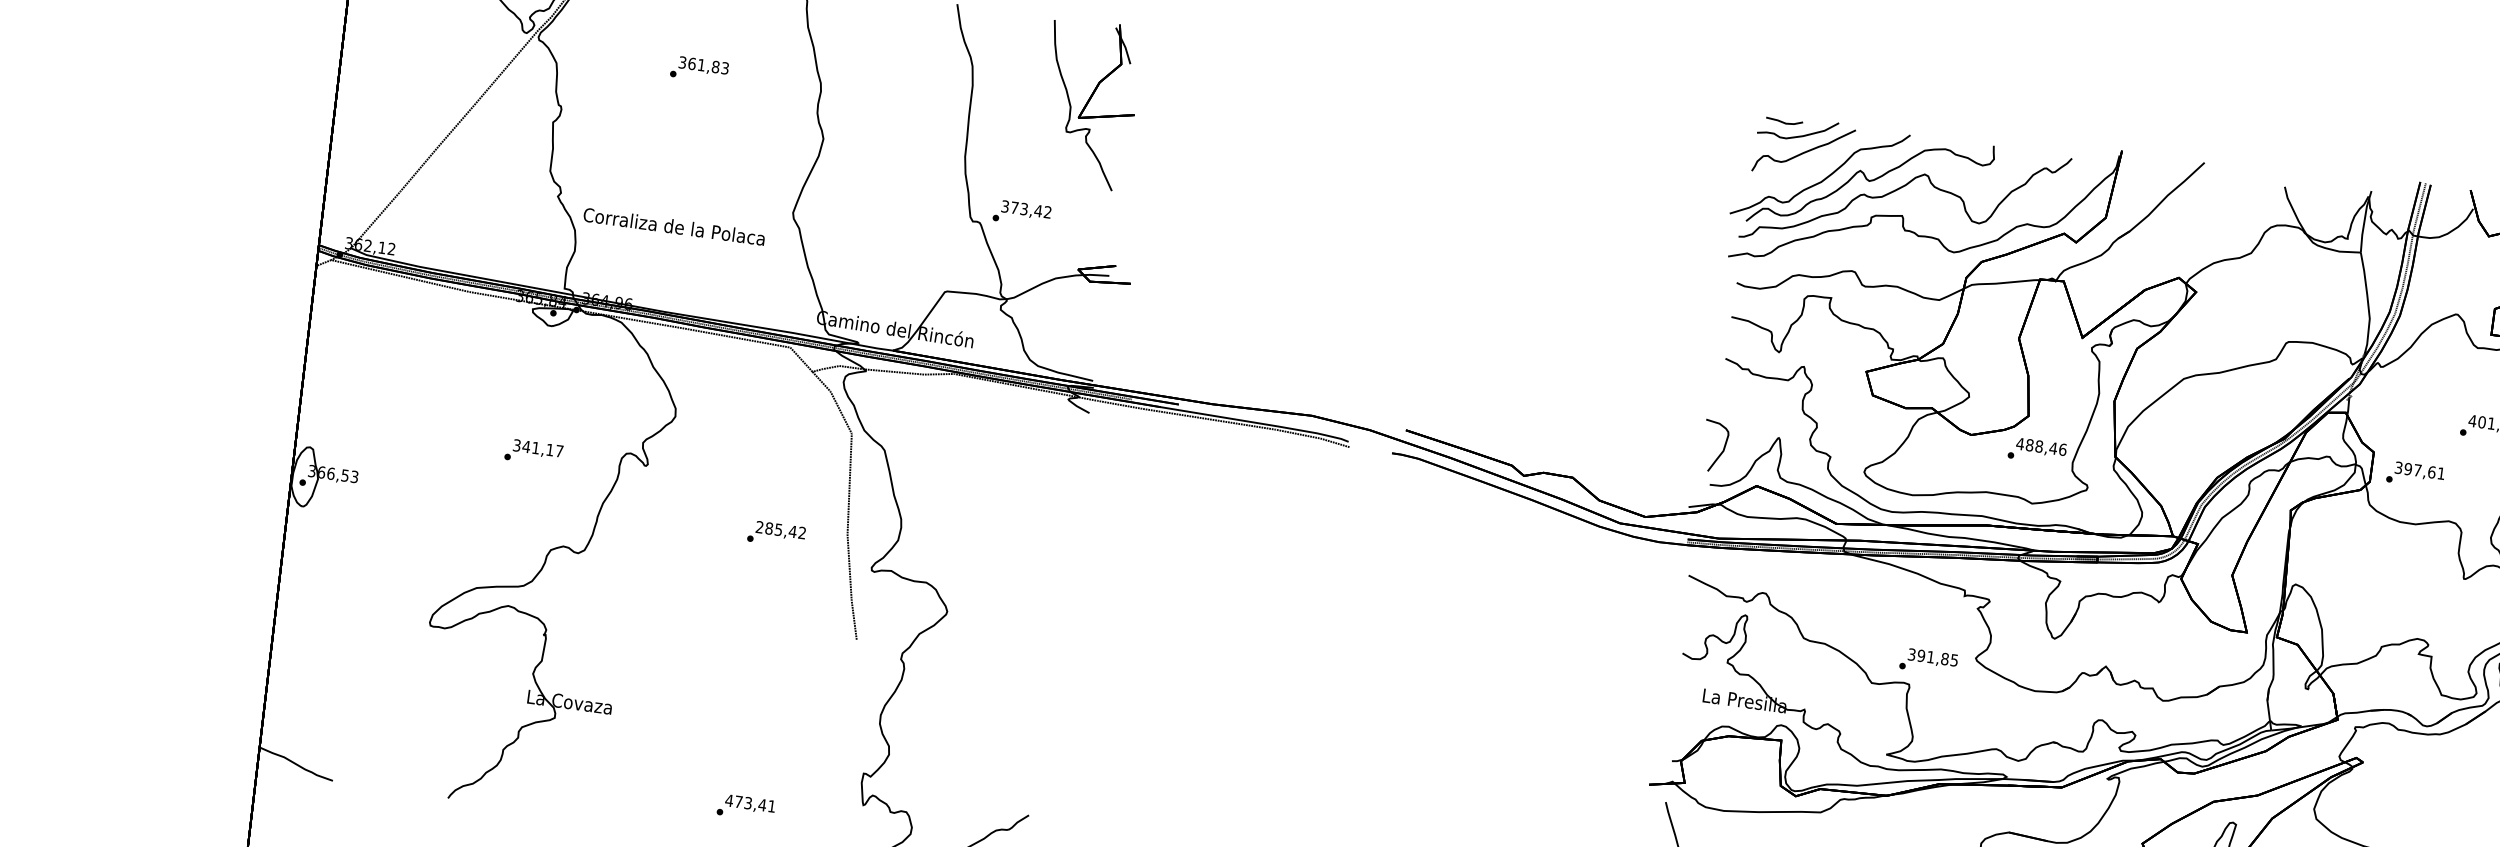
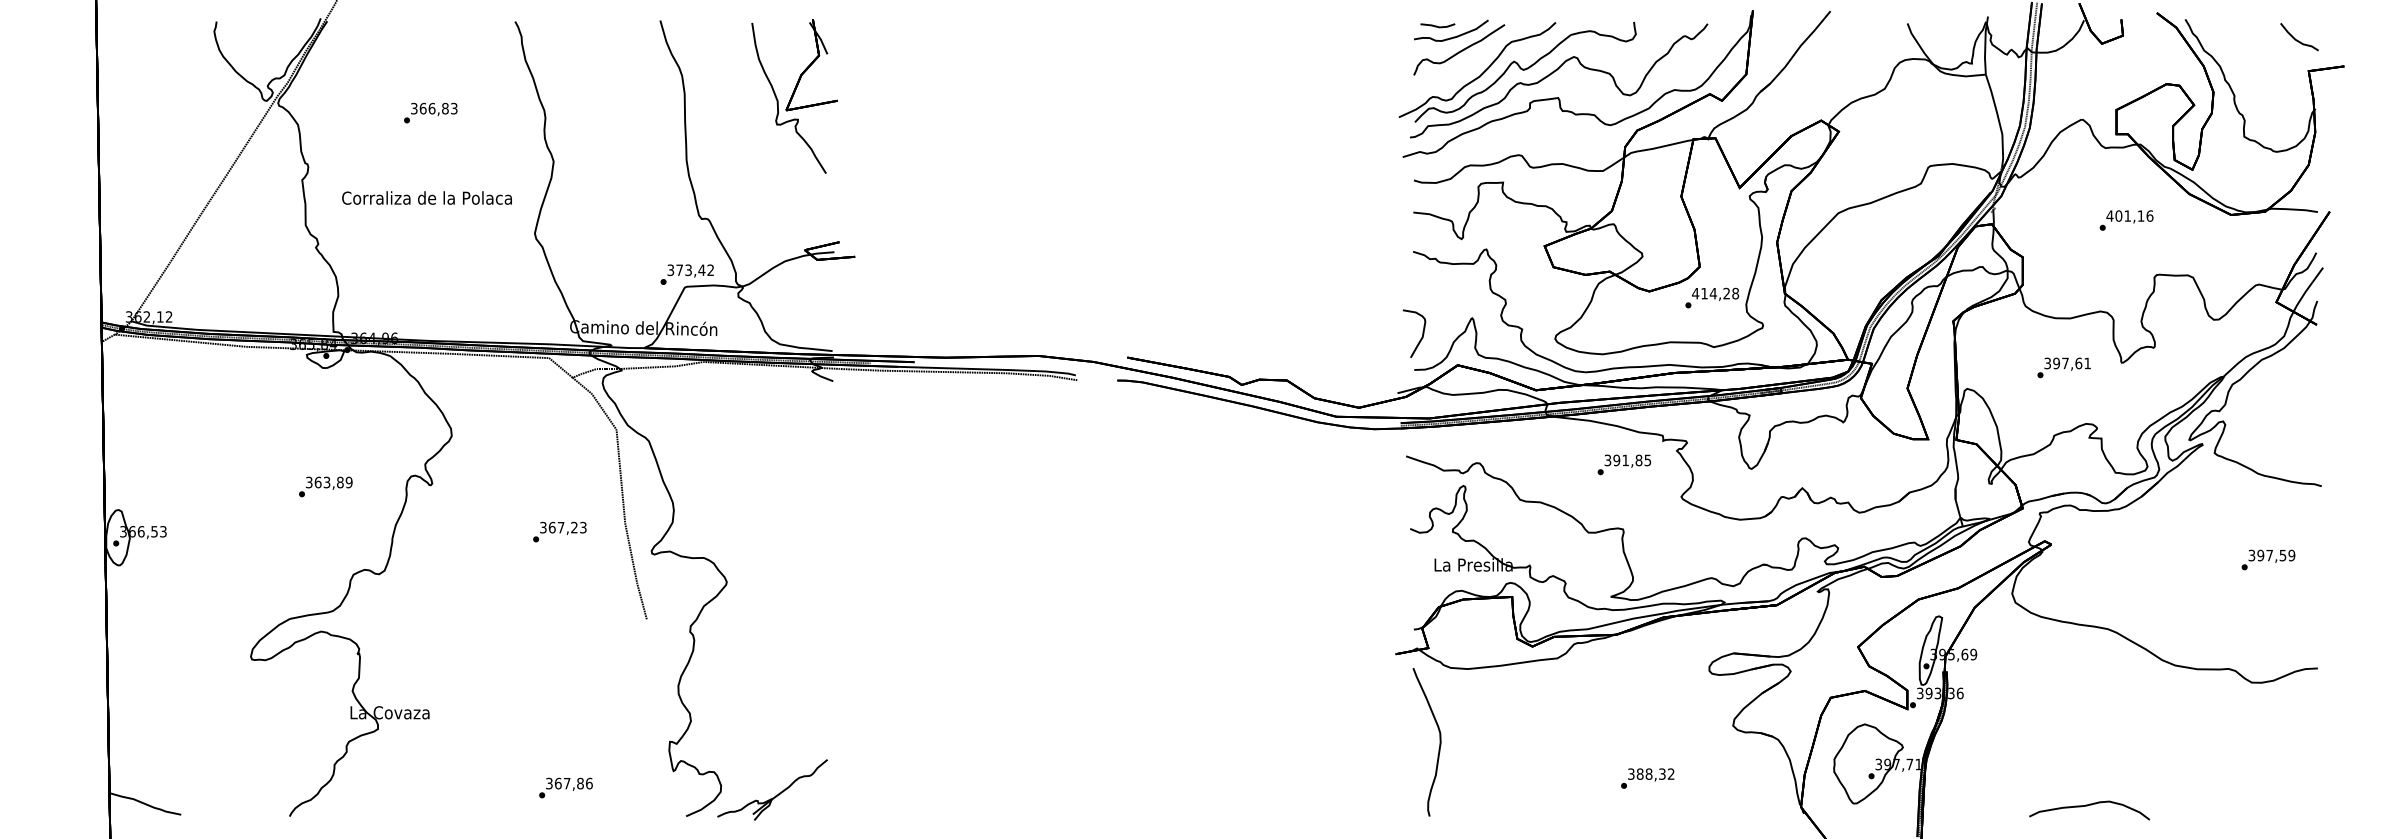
text: (701, 64) -> (431, 108), 361,83 -> 366,83
text: (1021, 213) -> (686, 274), moved
text: (673, 226) -> (426, 197), moved
text: (2046, 447) -> (1720, 293), 488,46 -> 414,28
text: (542, 448) -> (333, 482), 341,17 -> 363,89
text: (2415, 474) -> (2063, 367), moved
text: (781, 530) -> (563, 527), 285,42 -> 367,23
text: (1928, 661) -> (1624, 464), moved
text: (749, 803) -> (568, 783), 473,41 -> 367,86

